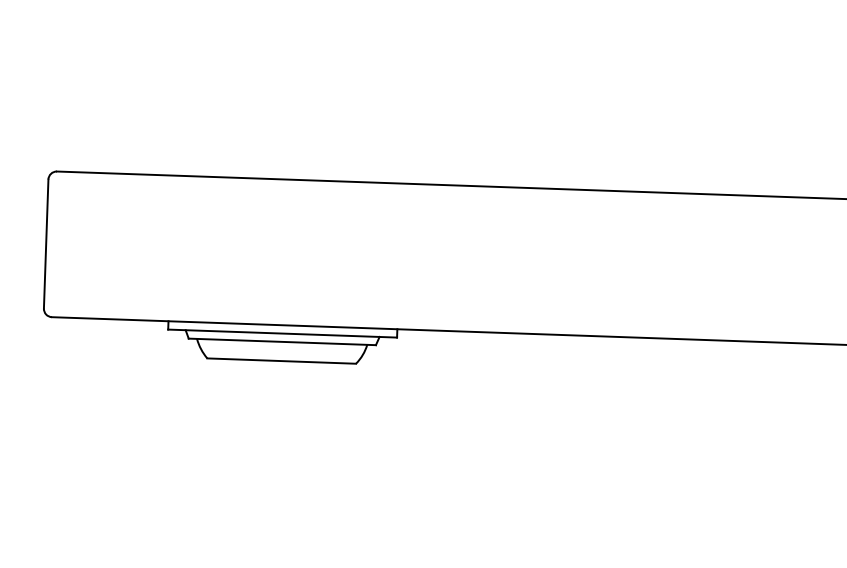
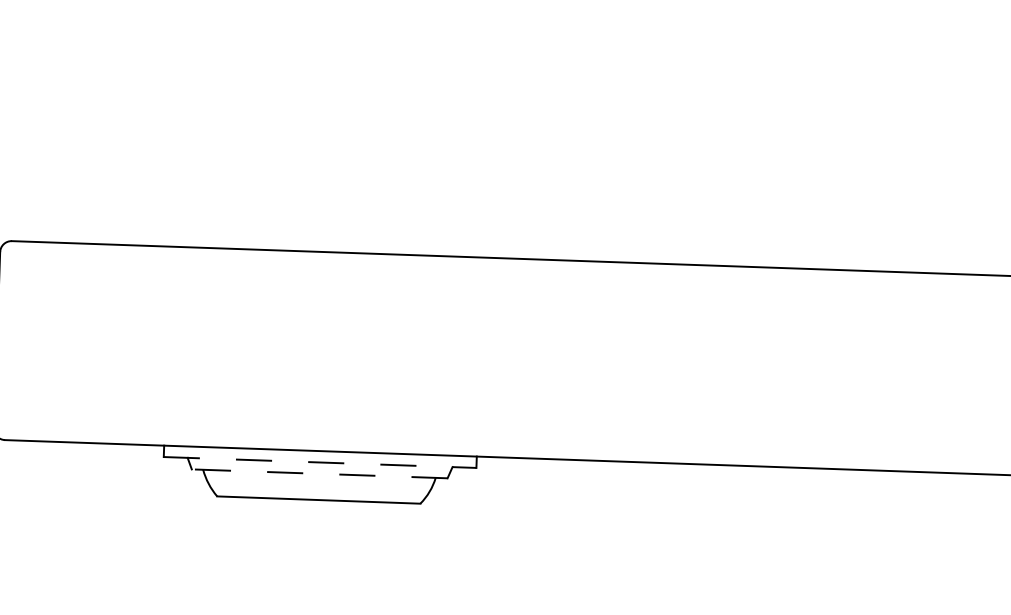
line: (282, 333) -> (319, 462), solid -> dashed
line: (282, 341) -> (319, 473), solid -> dashed

